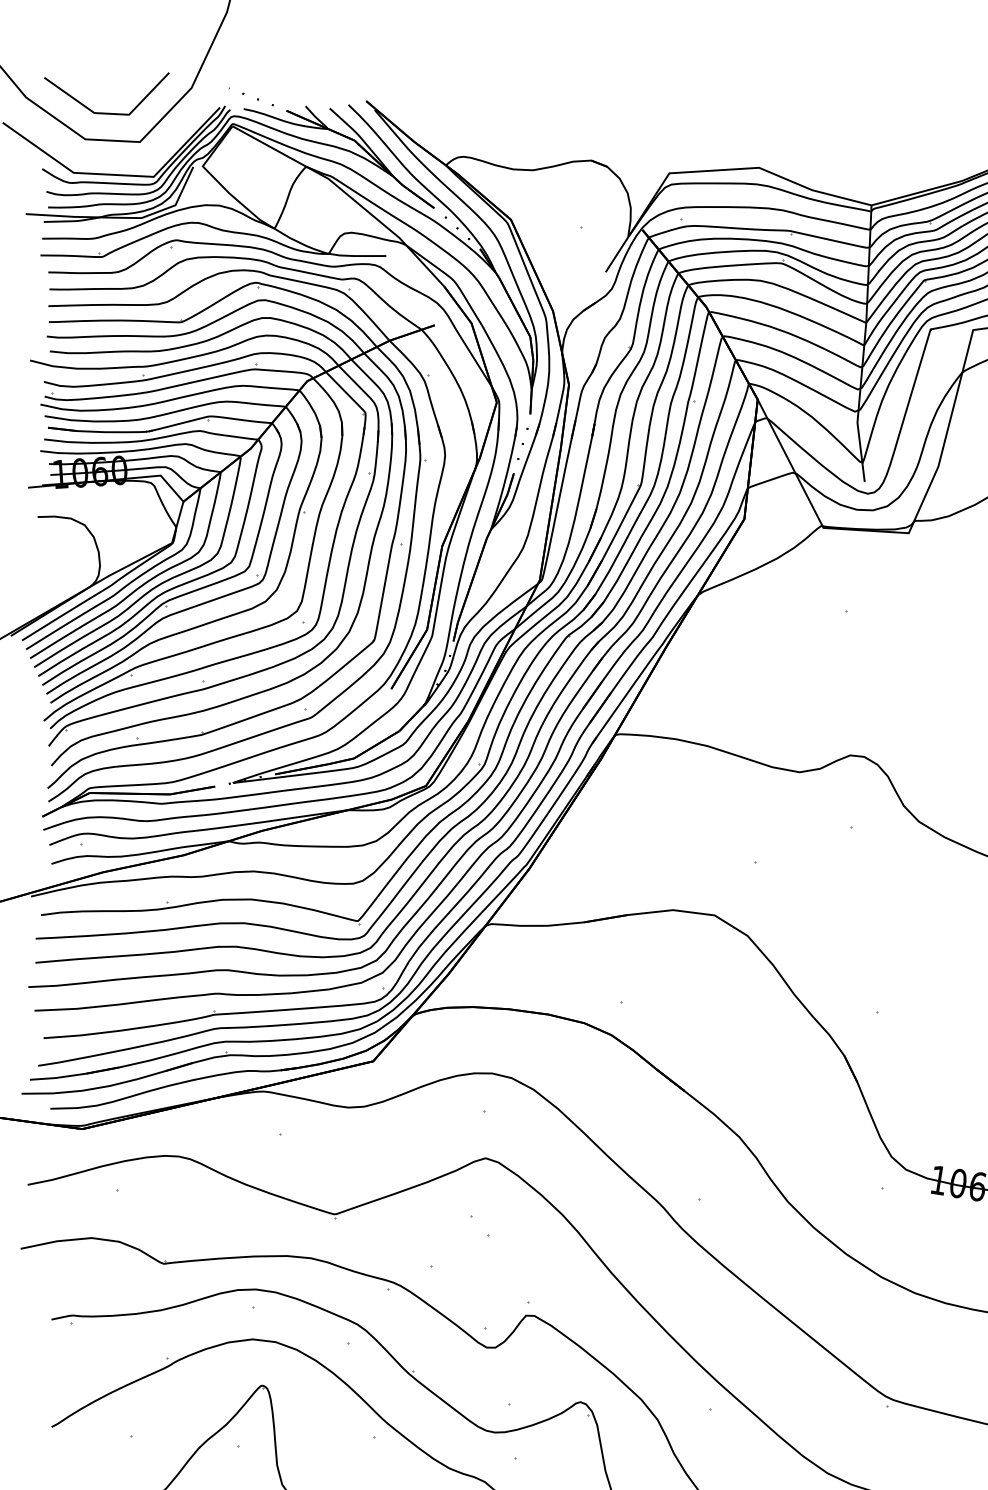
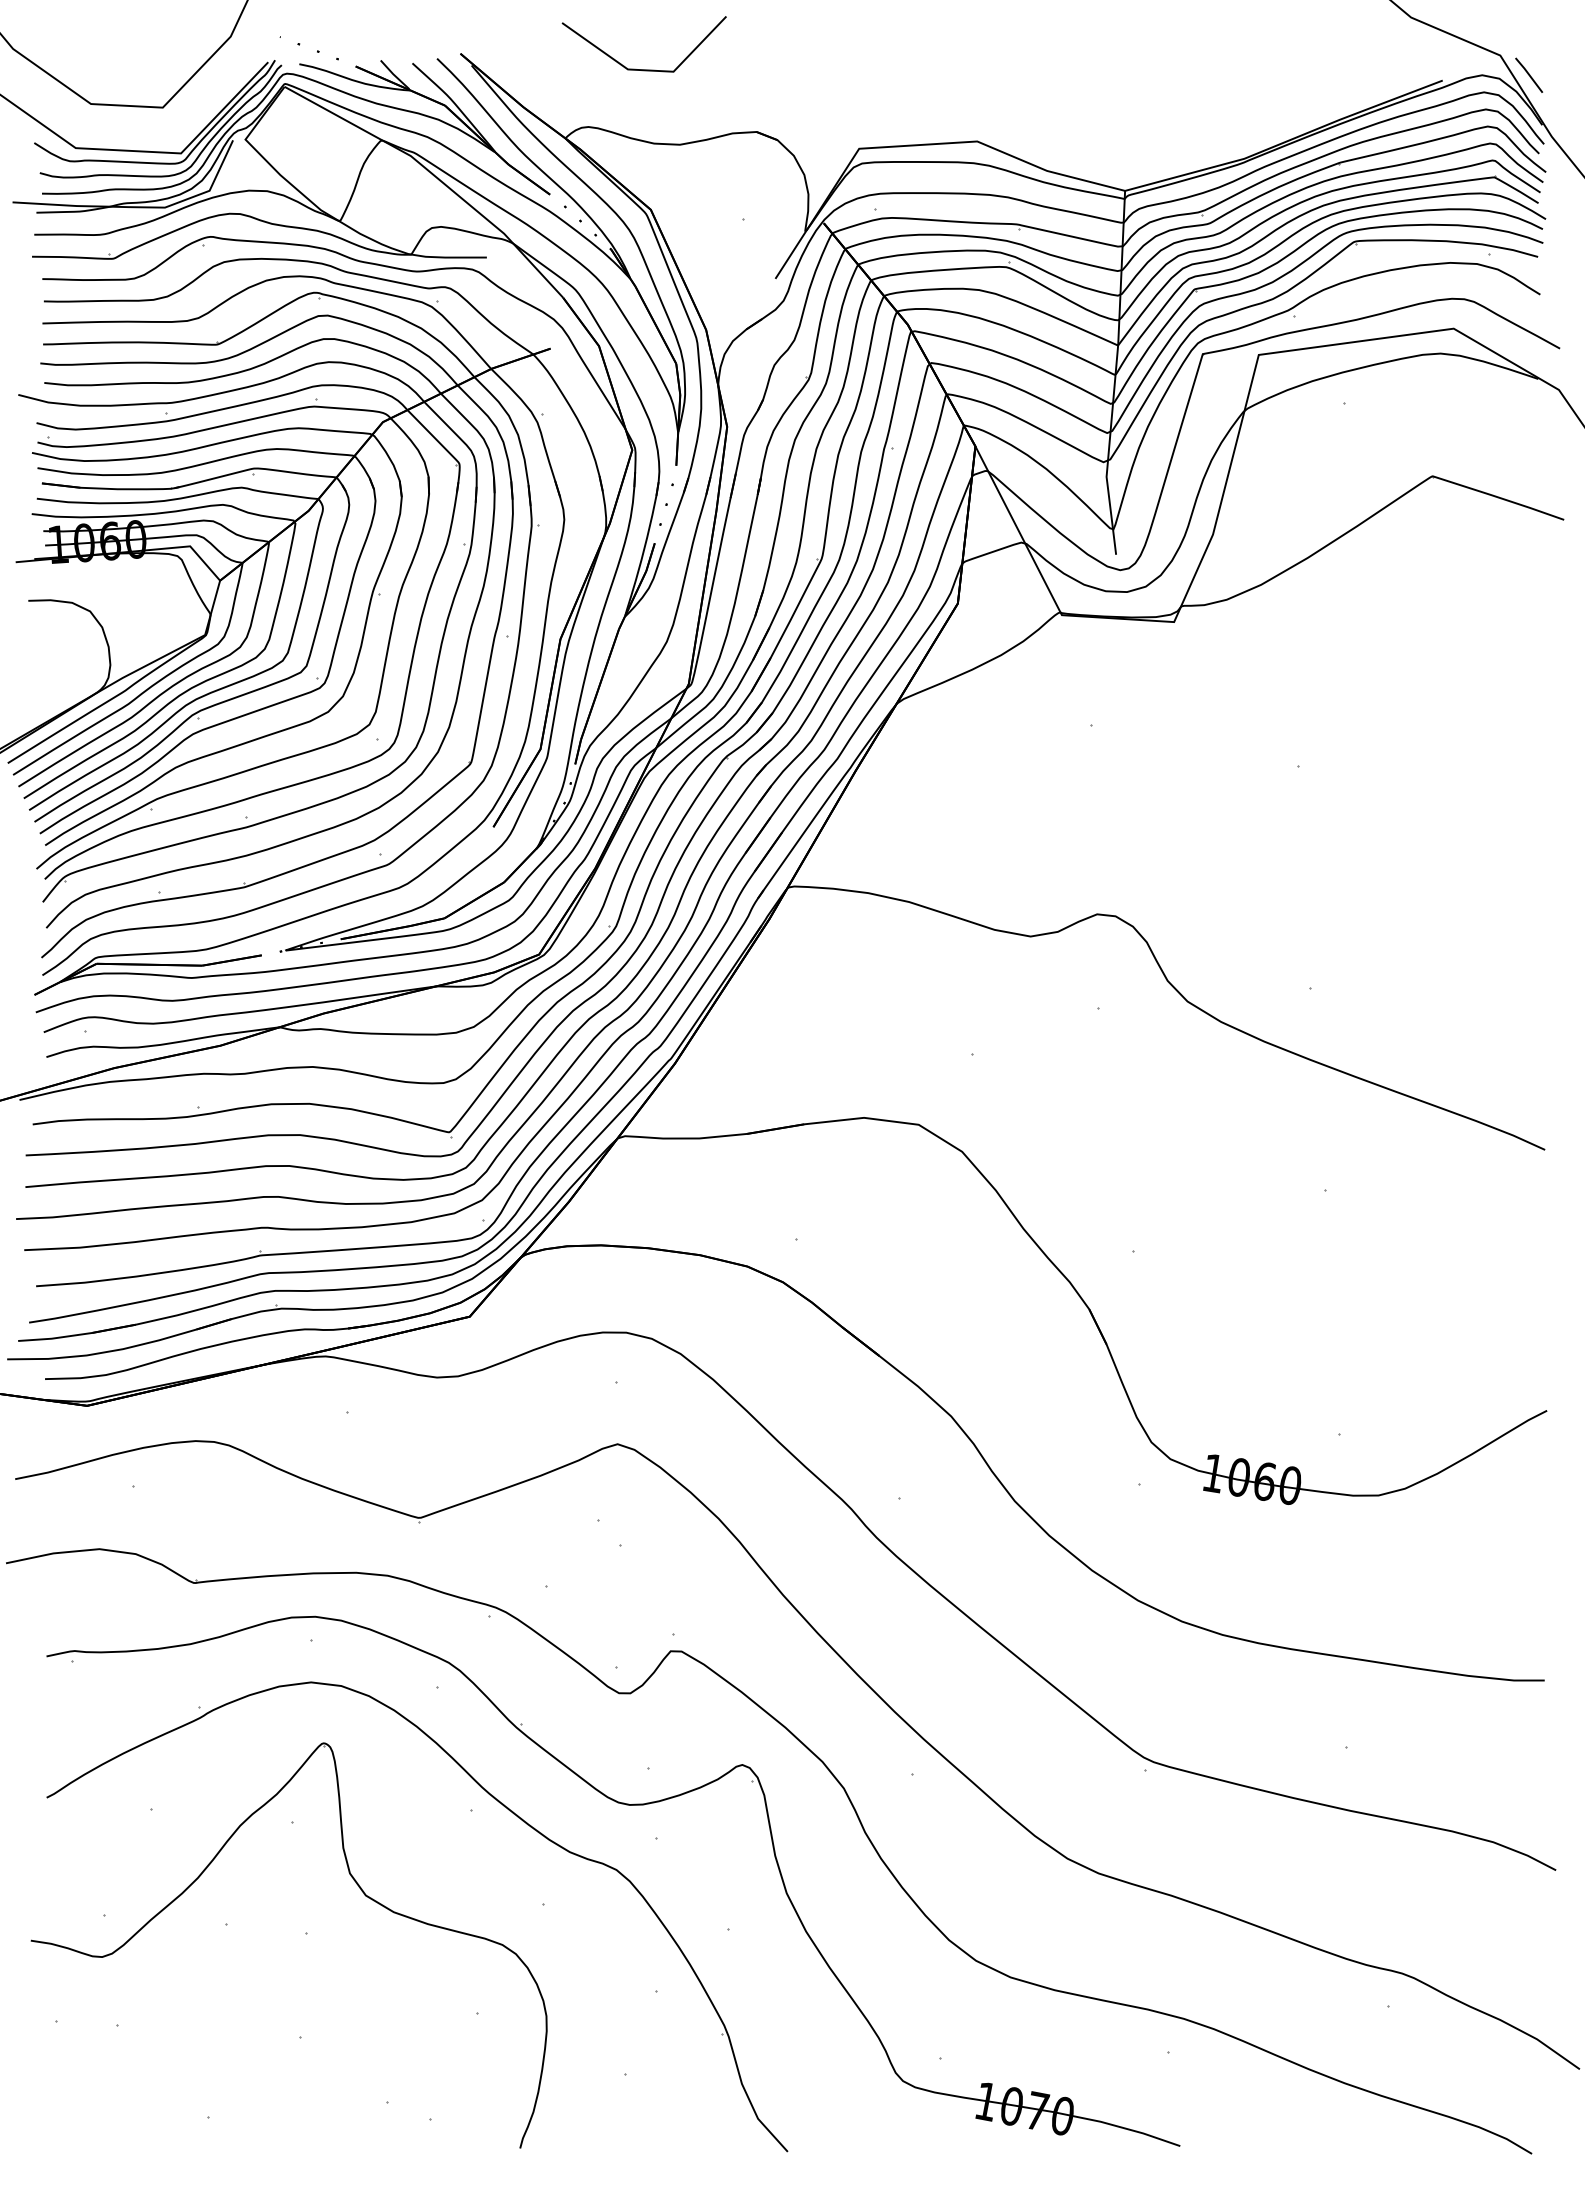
line: (106, 113) -> (643, 69), moved

